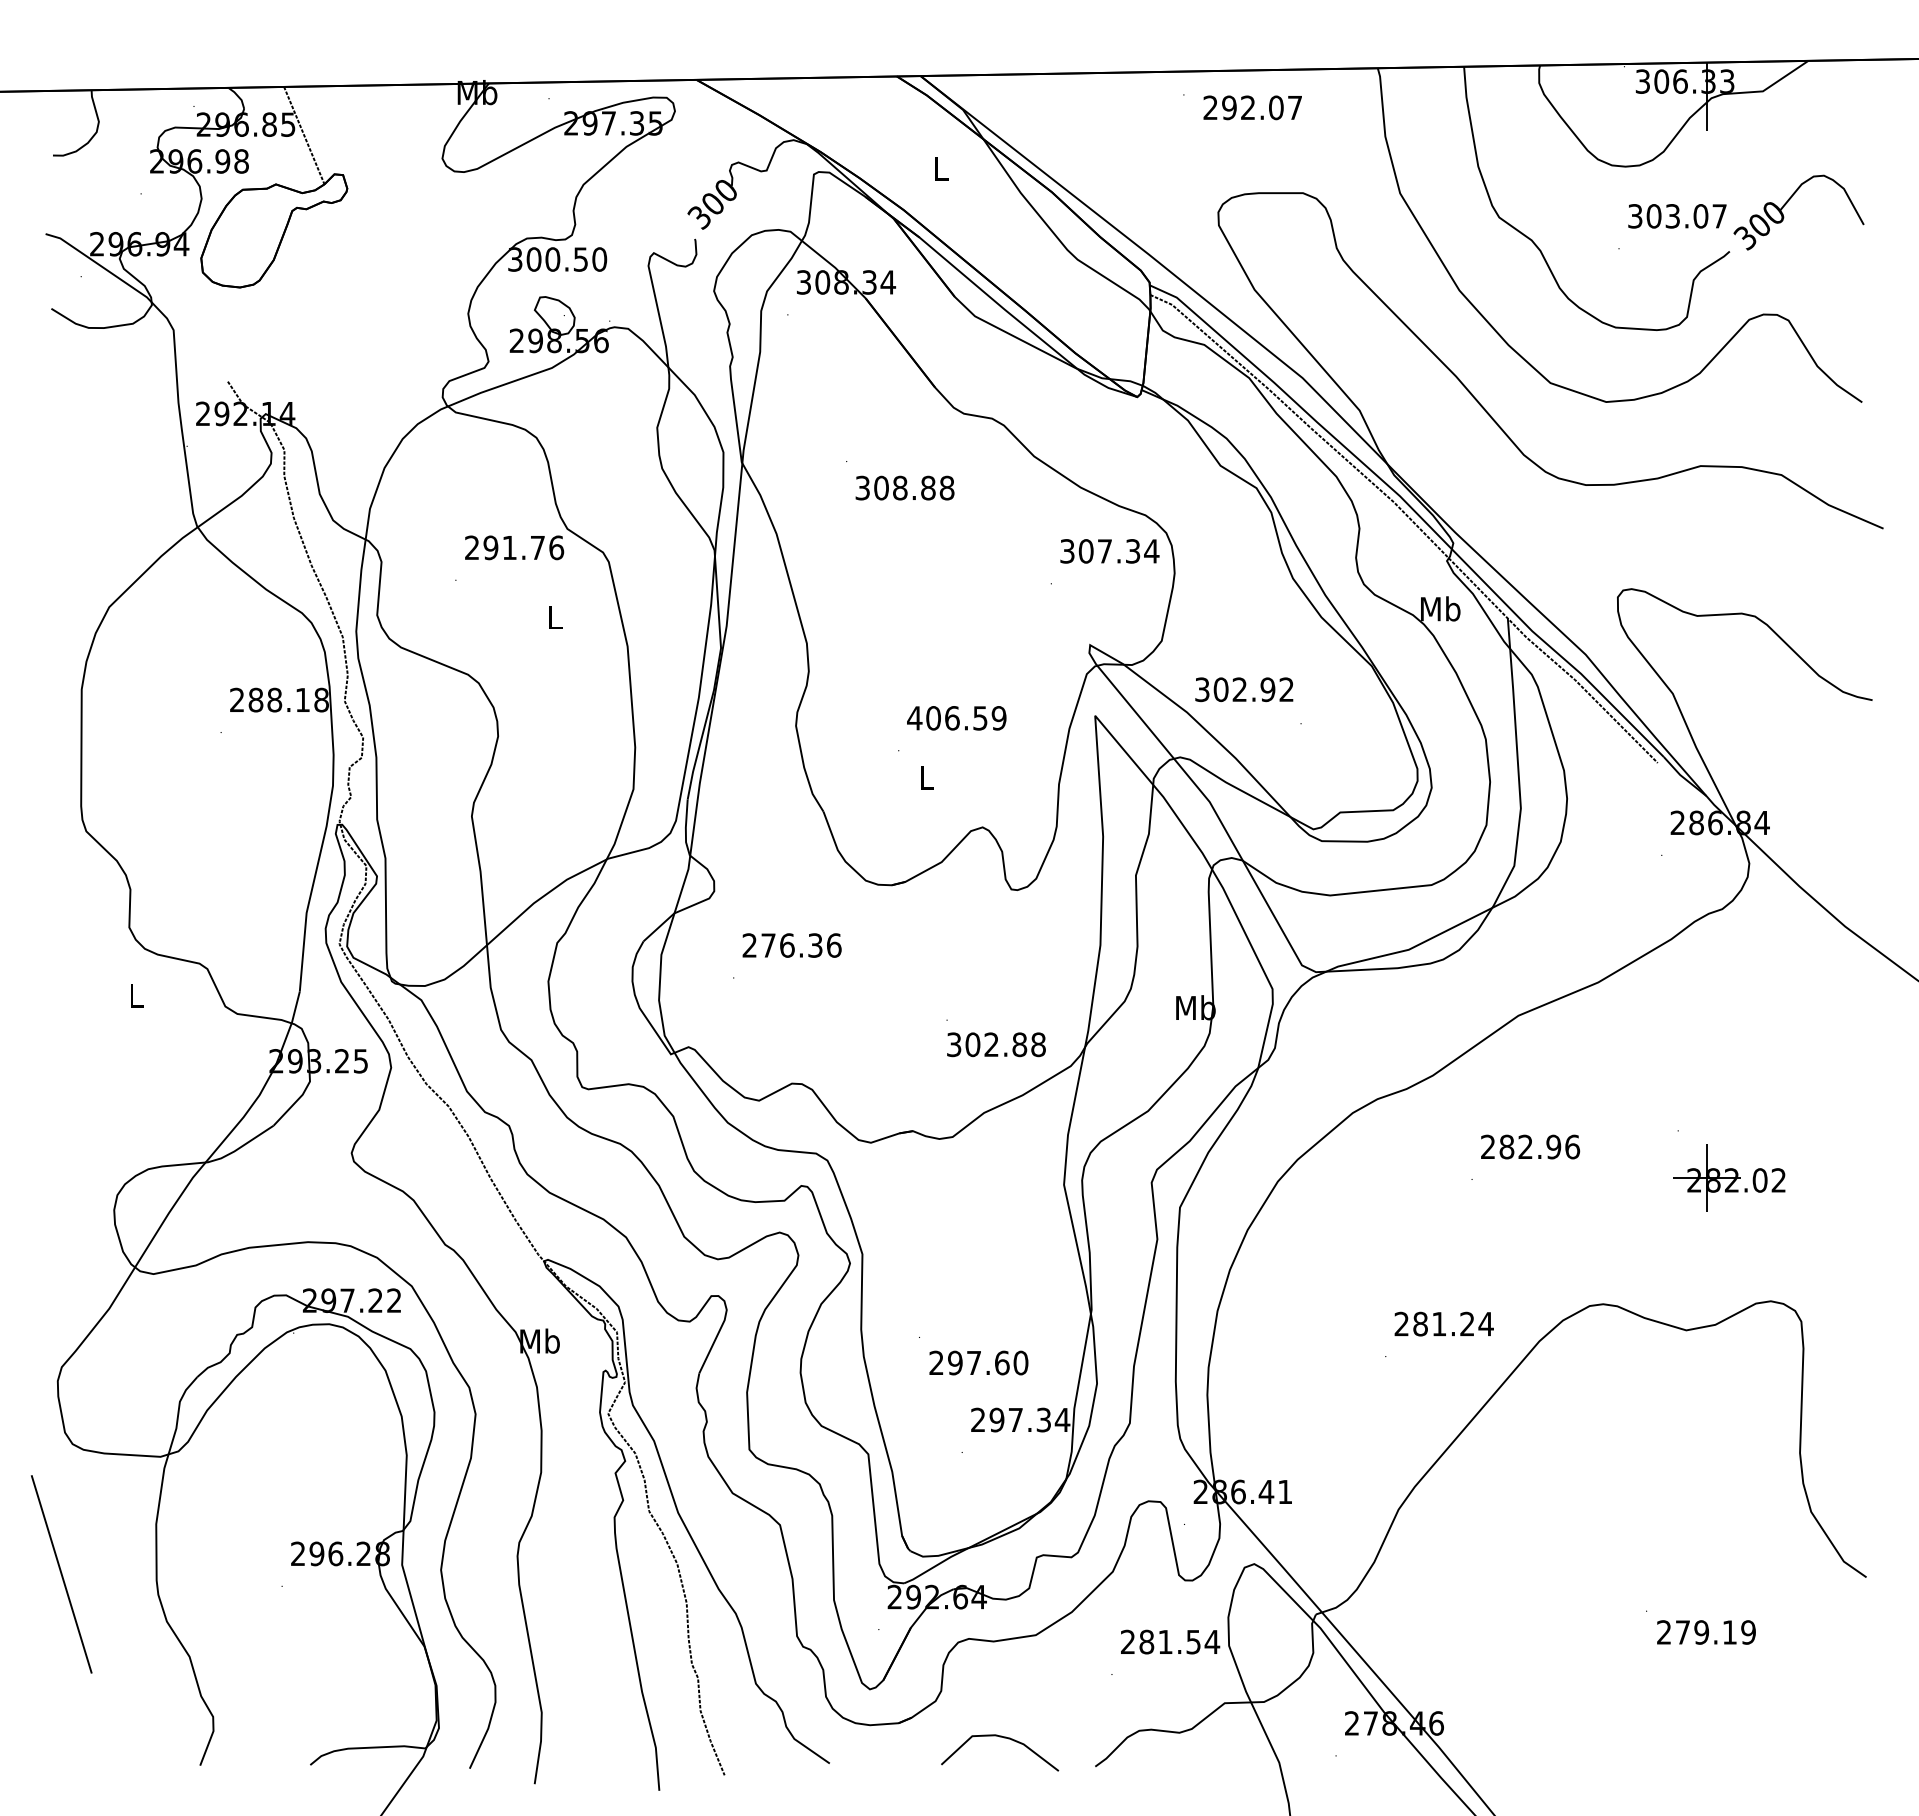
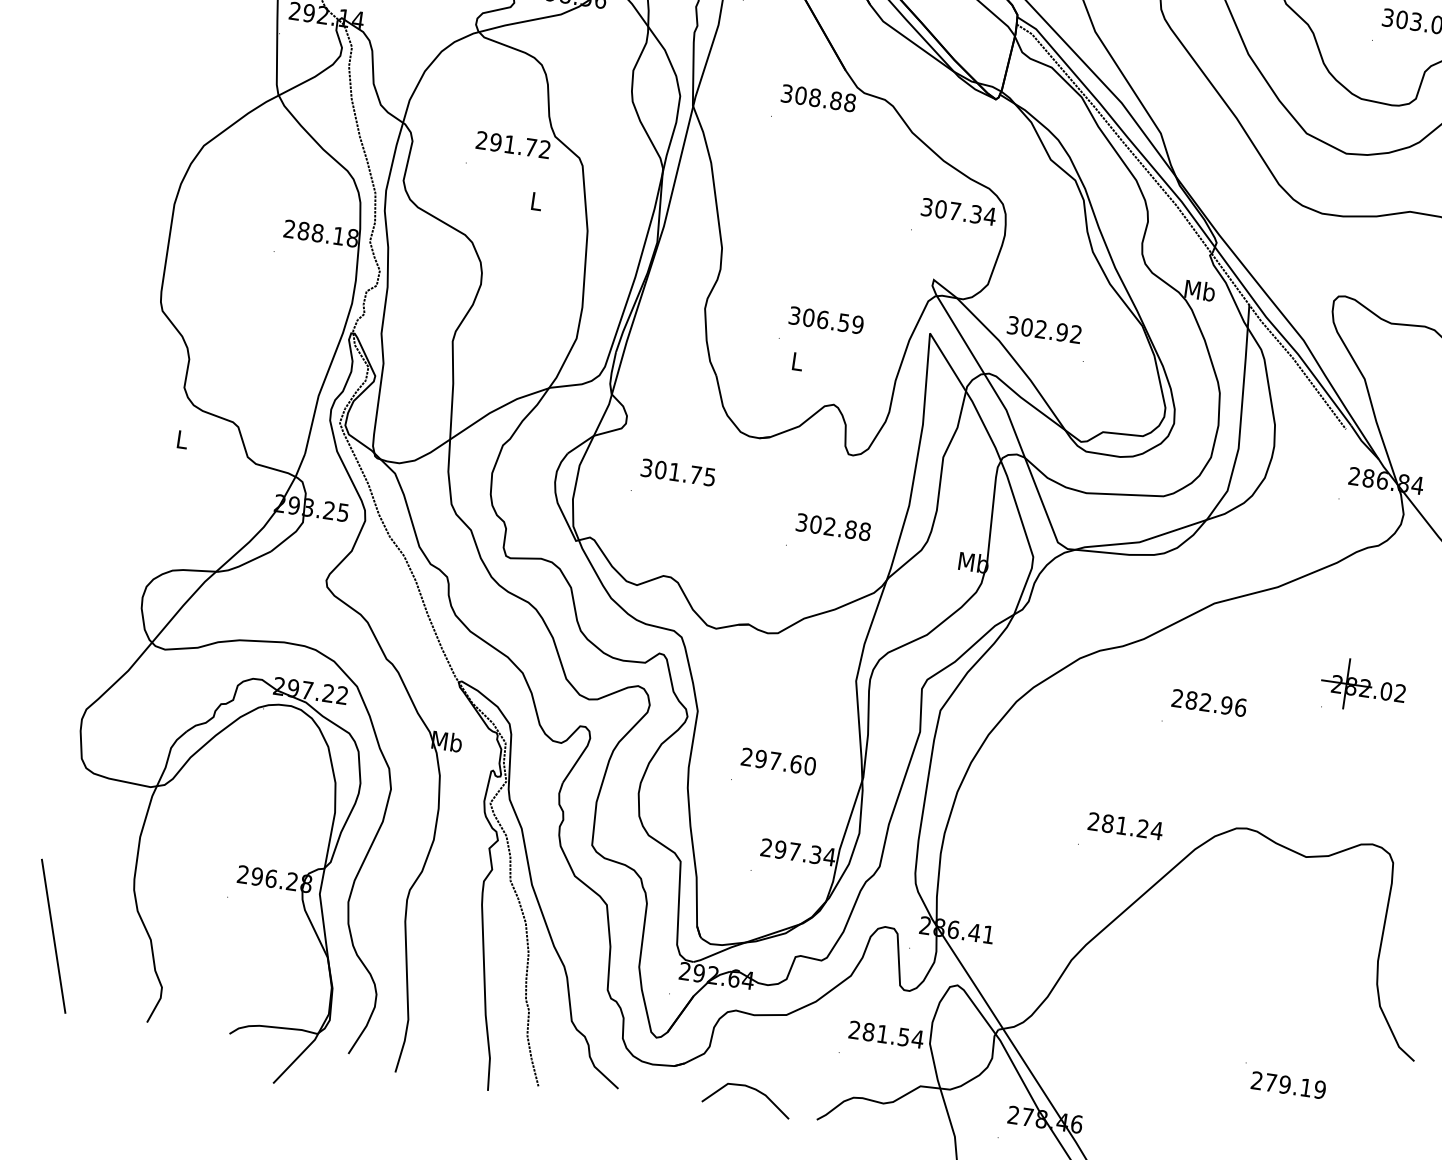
text: (904, 487) -> (818, 97), moved
text: (556, 547) -> (545, 149), 291.76 -> 291.72
text: (914, 718) -> (794, 315), 406.59 -> 306.59
text: (791, 945) -> (678, 472), 276.36 -> 301.75
text: (996, 1044) -> (833, 527), moved
part: (1729, 1177) -> (1363, 685), moved
text: (978, 1362) -> (778, 761), moved
line: (61, 1574) -> (53, 936), moved

